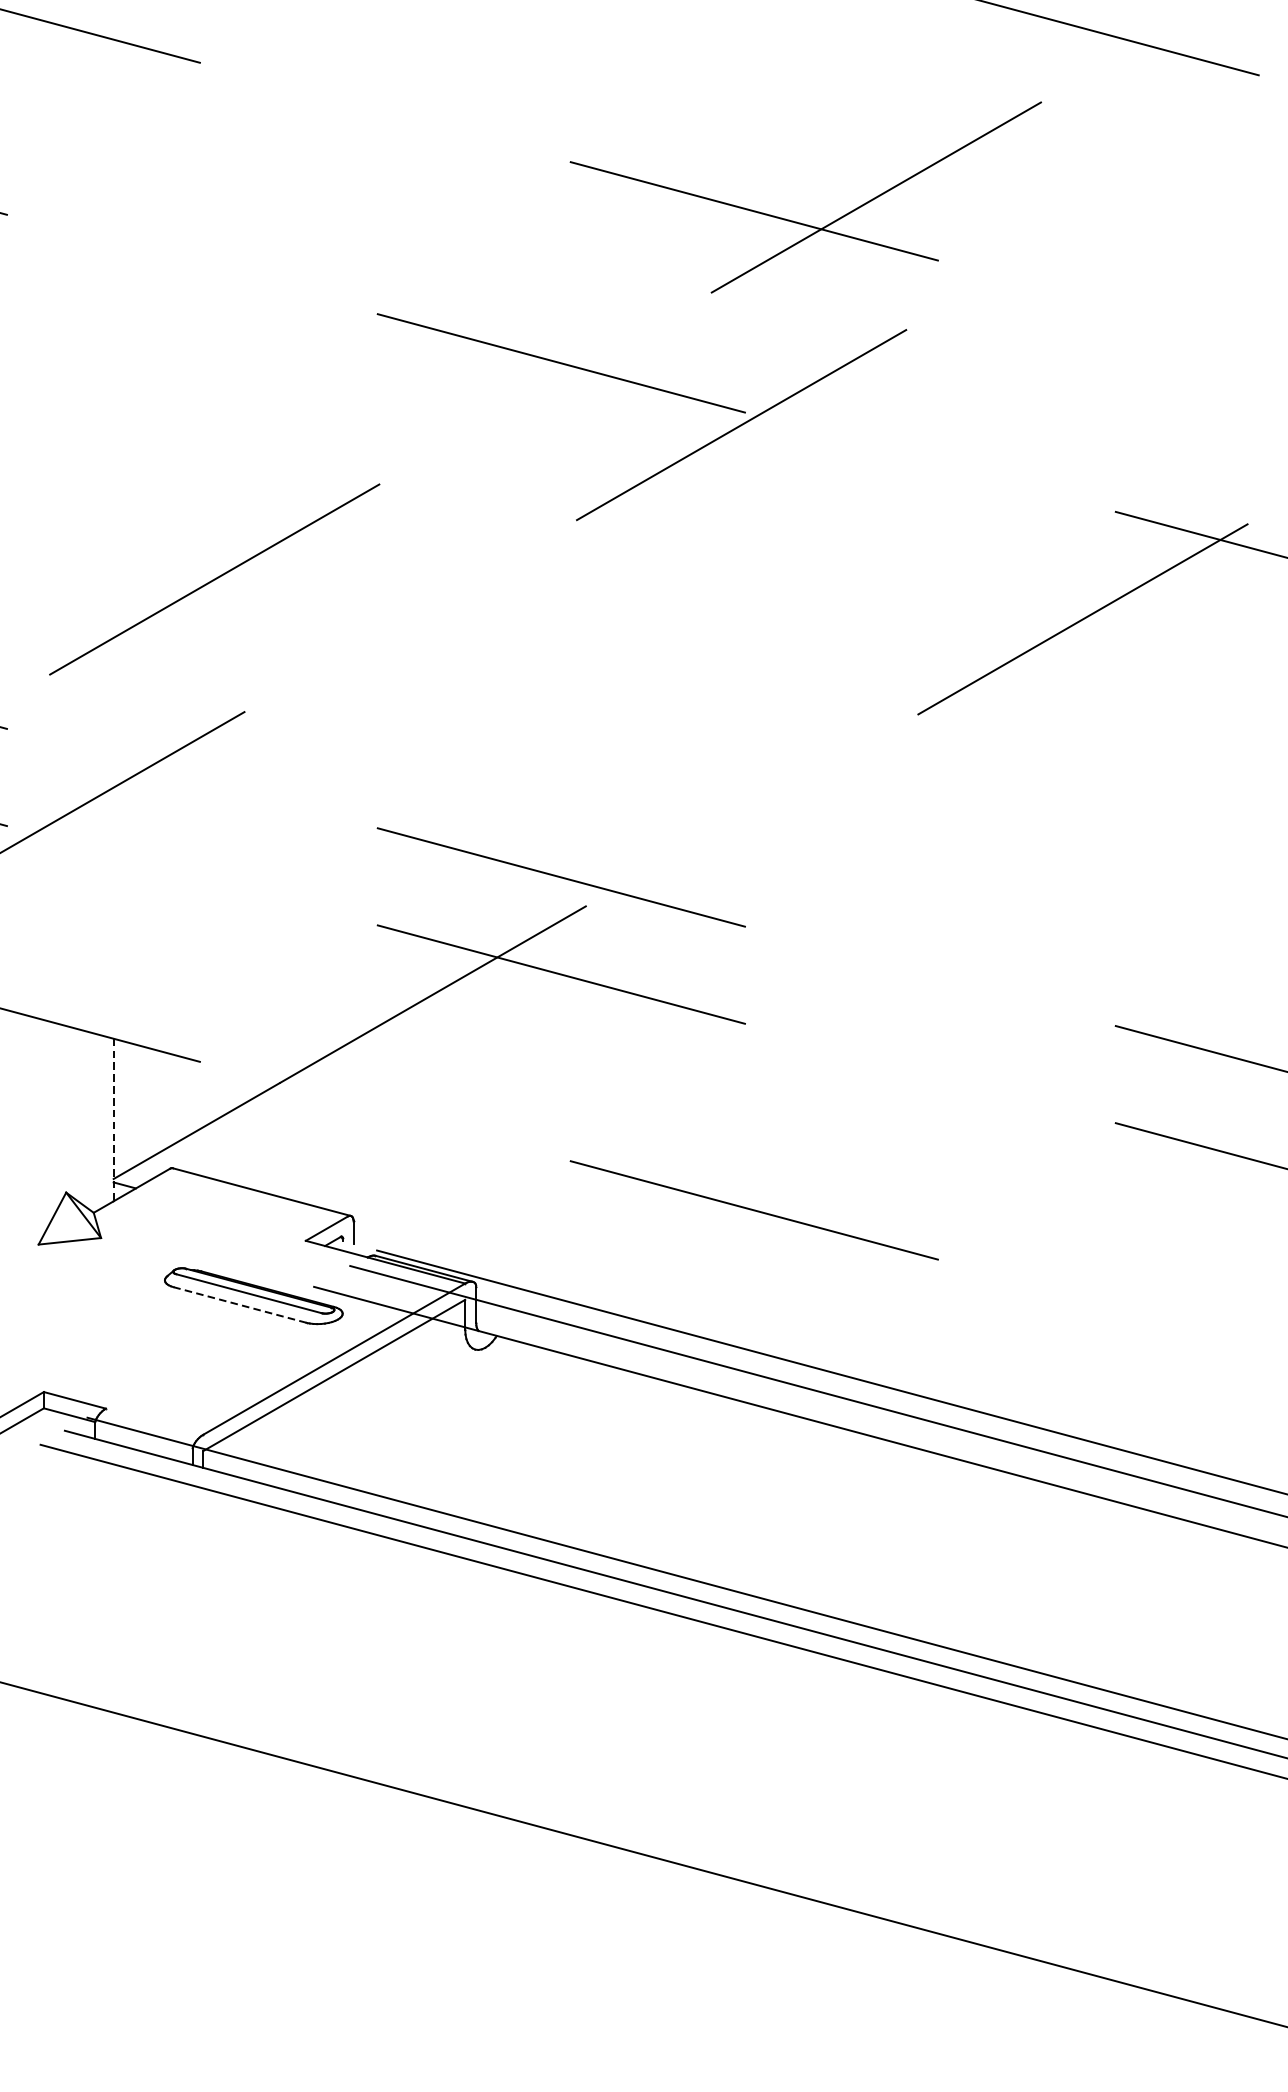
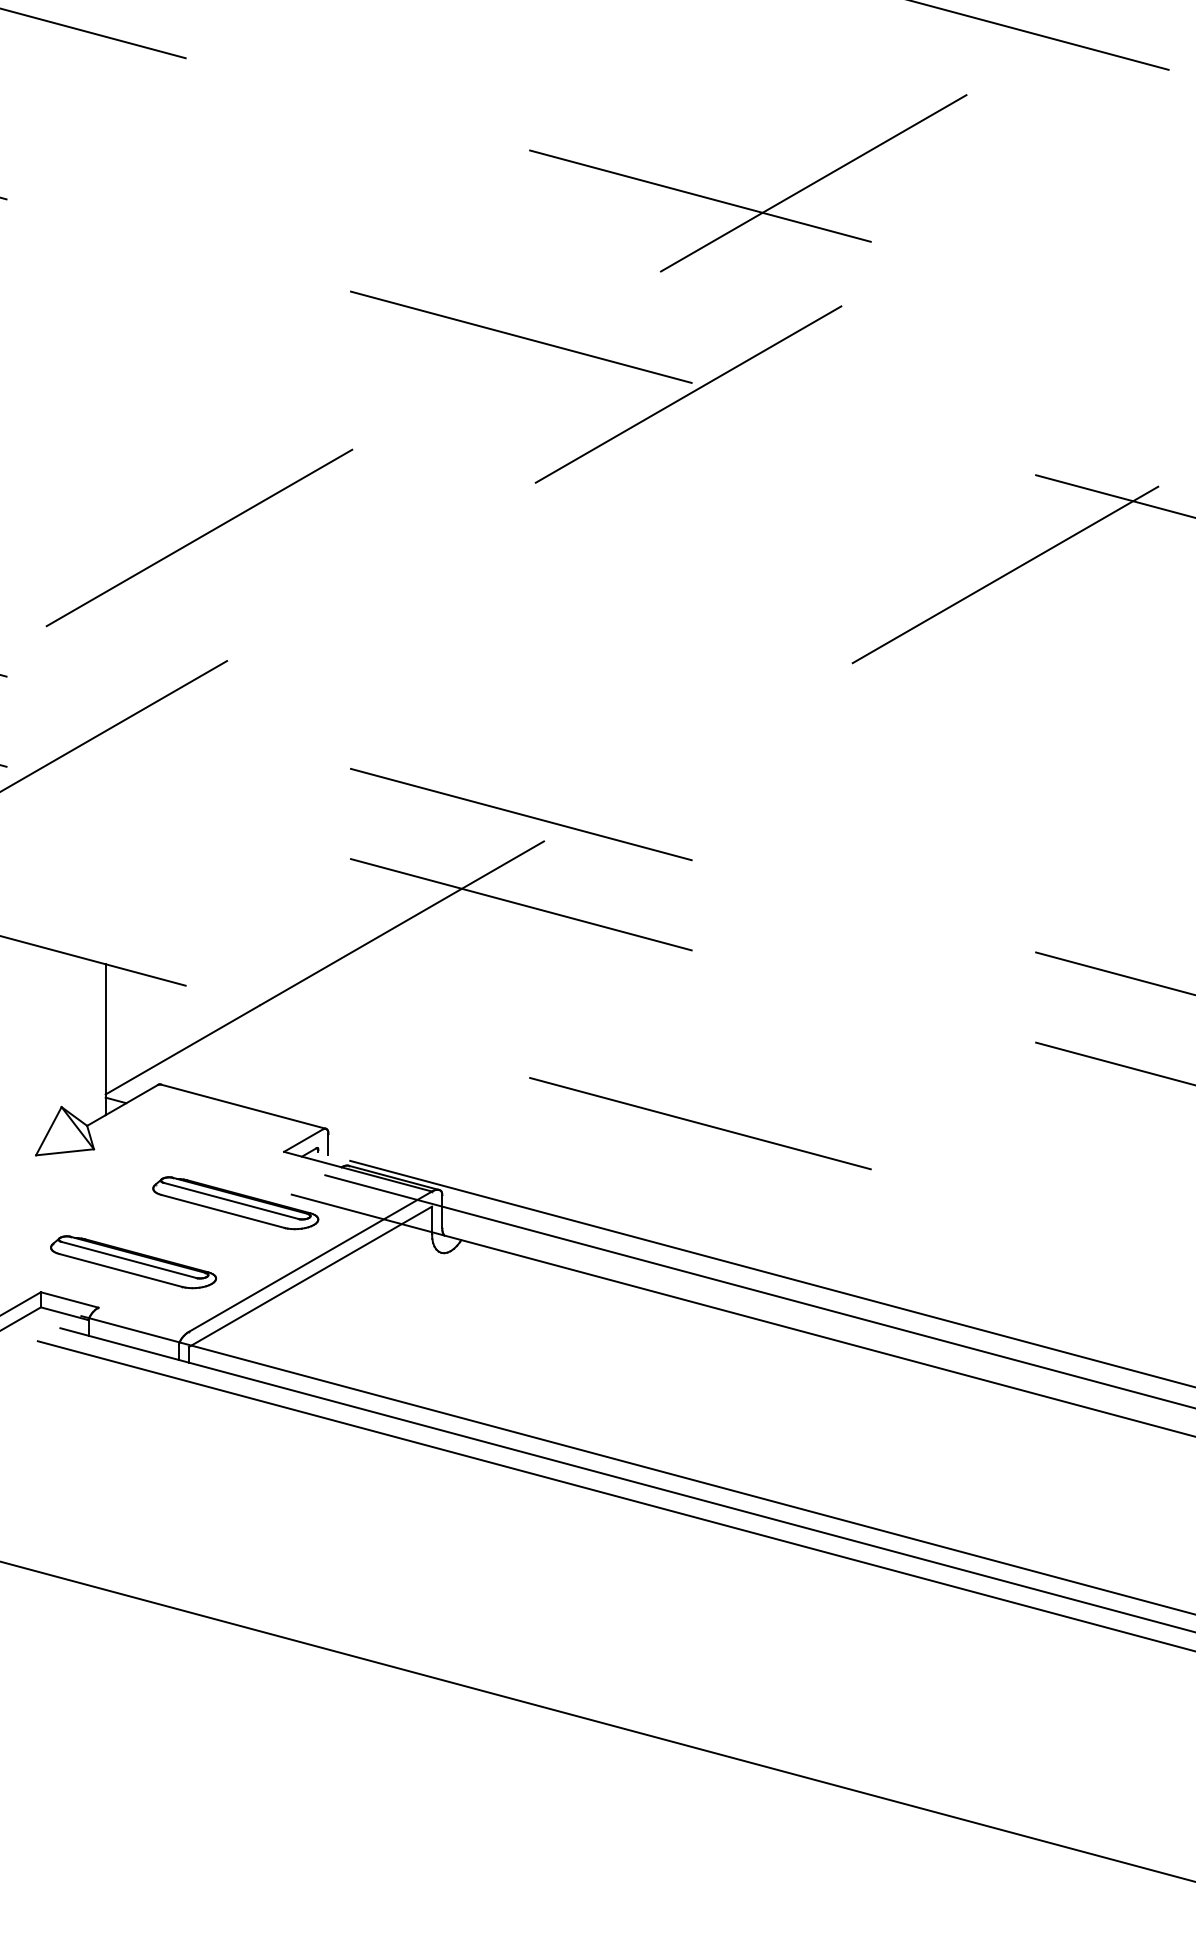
line: (113, 1120) -> (105, 1040), dashed -> solid
line: (240, 1305) -> (223, 1211), dashed -> solid
part: (143, 1360) -> (133, 1262), added

